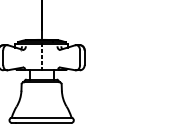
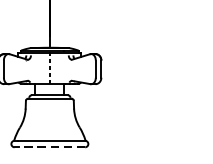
line: (43, 123) -> (52, 147), solid -> dashed

